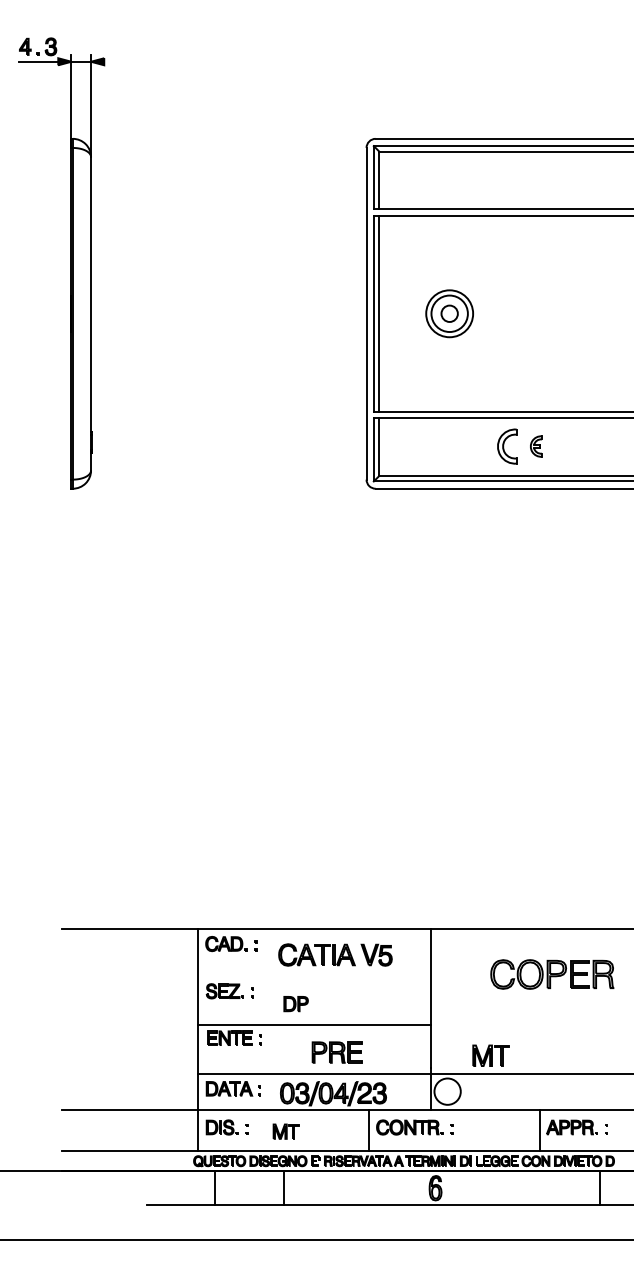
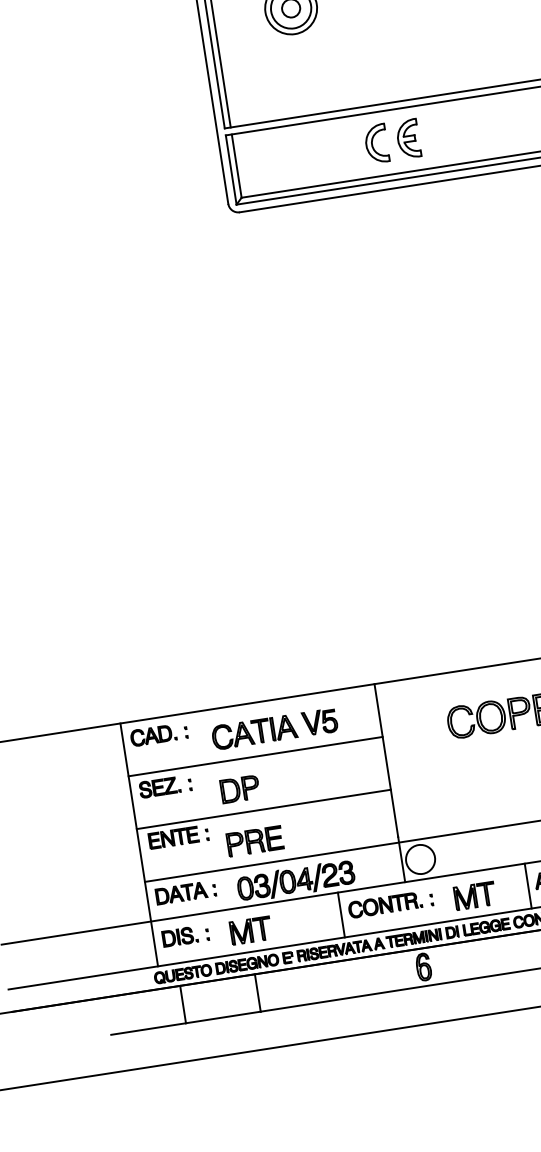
part: (536, 446) -> (408, 138), size x1.67
line: (314, 977) -> (255, 757), added
part: (295, 1003) -> (239, 788), size x1.43
part: (336, 1052) -> (254, 841), moved
part: (490, 1055) -> (474, 895), moved
part: (285, 1131) -> (250, 930), size x1.43

